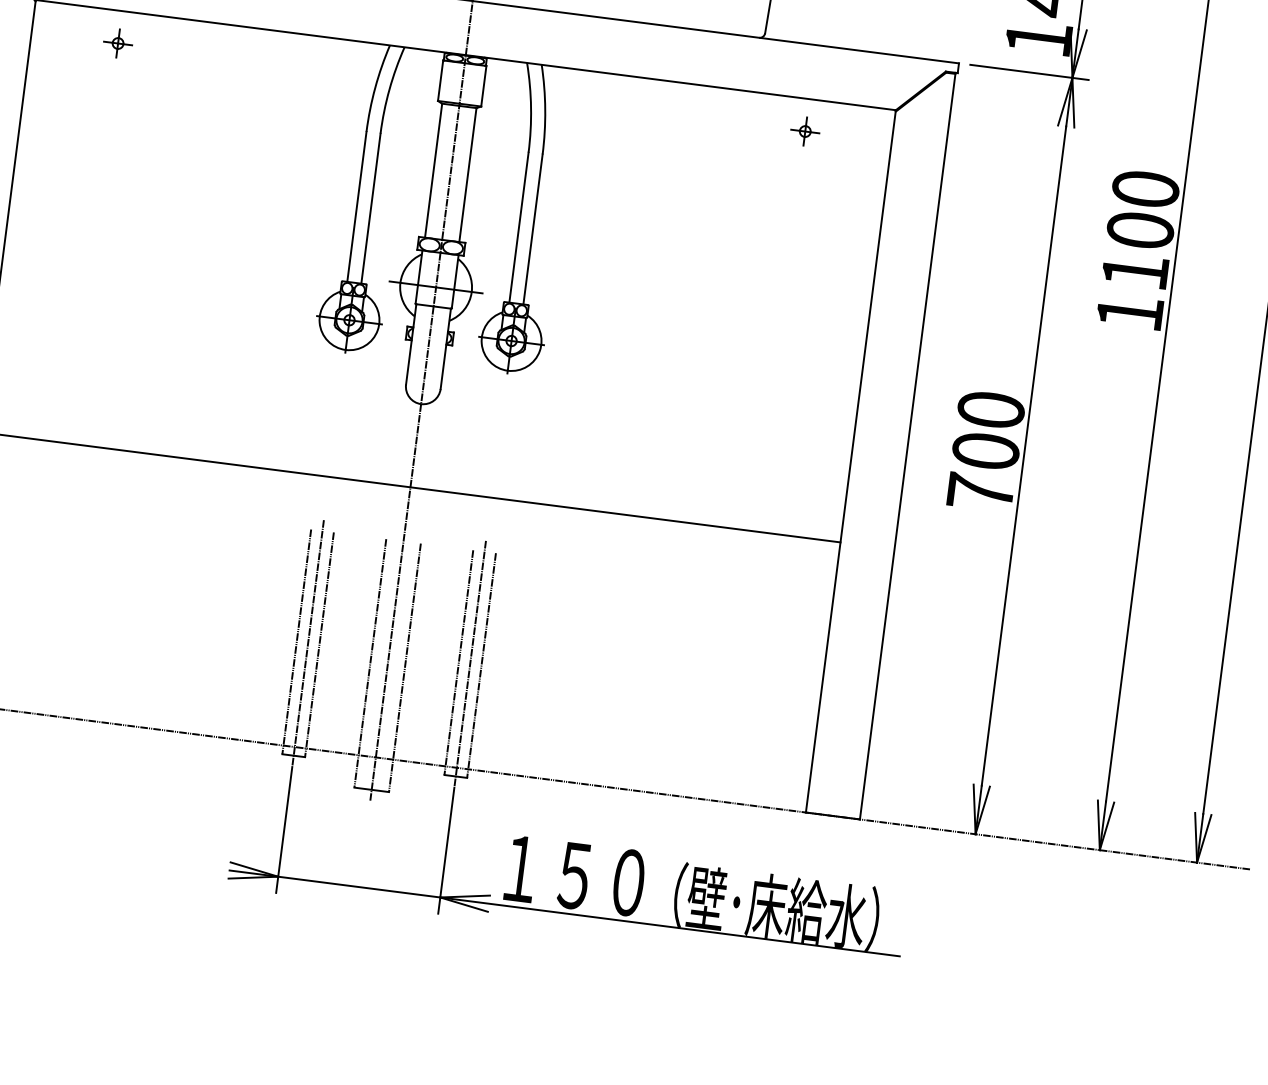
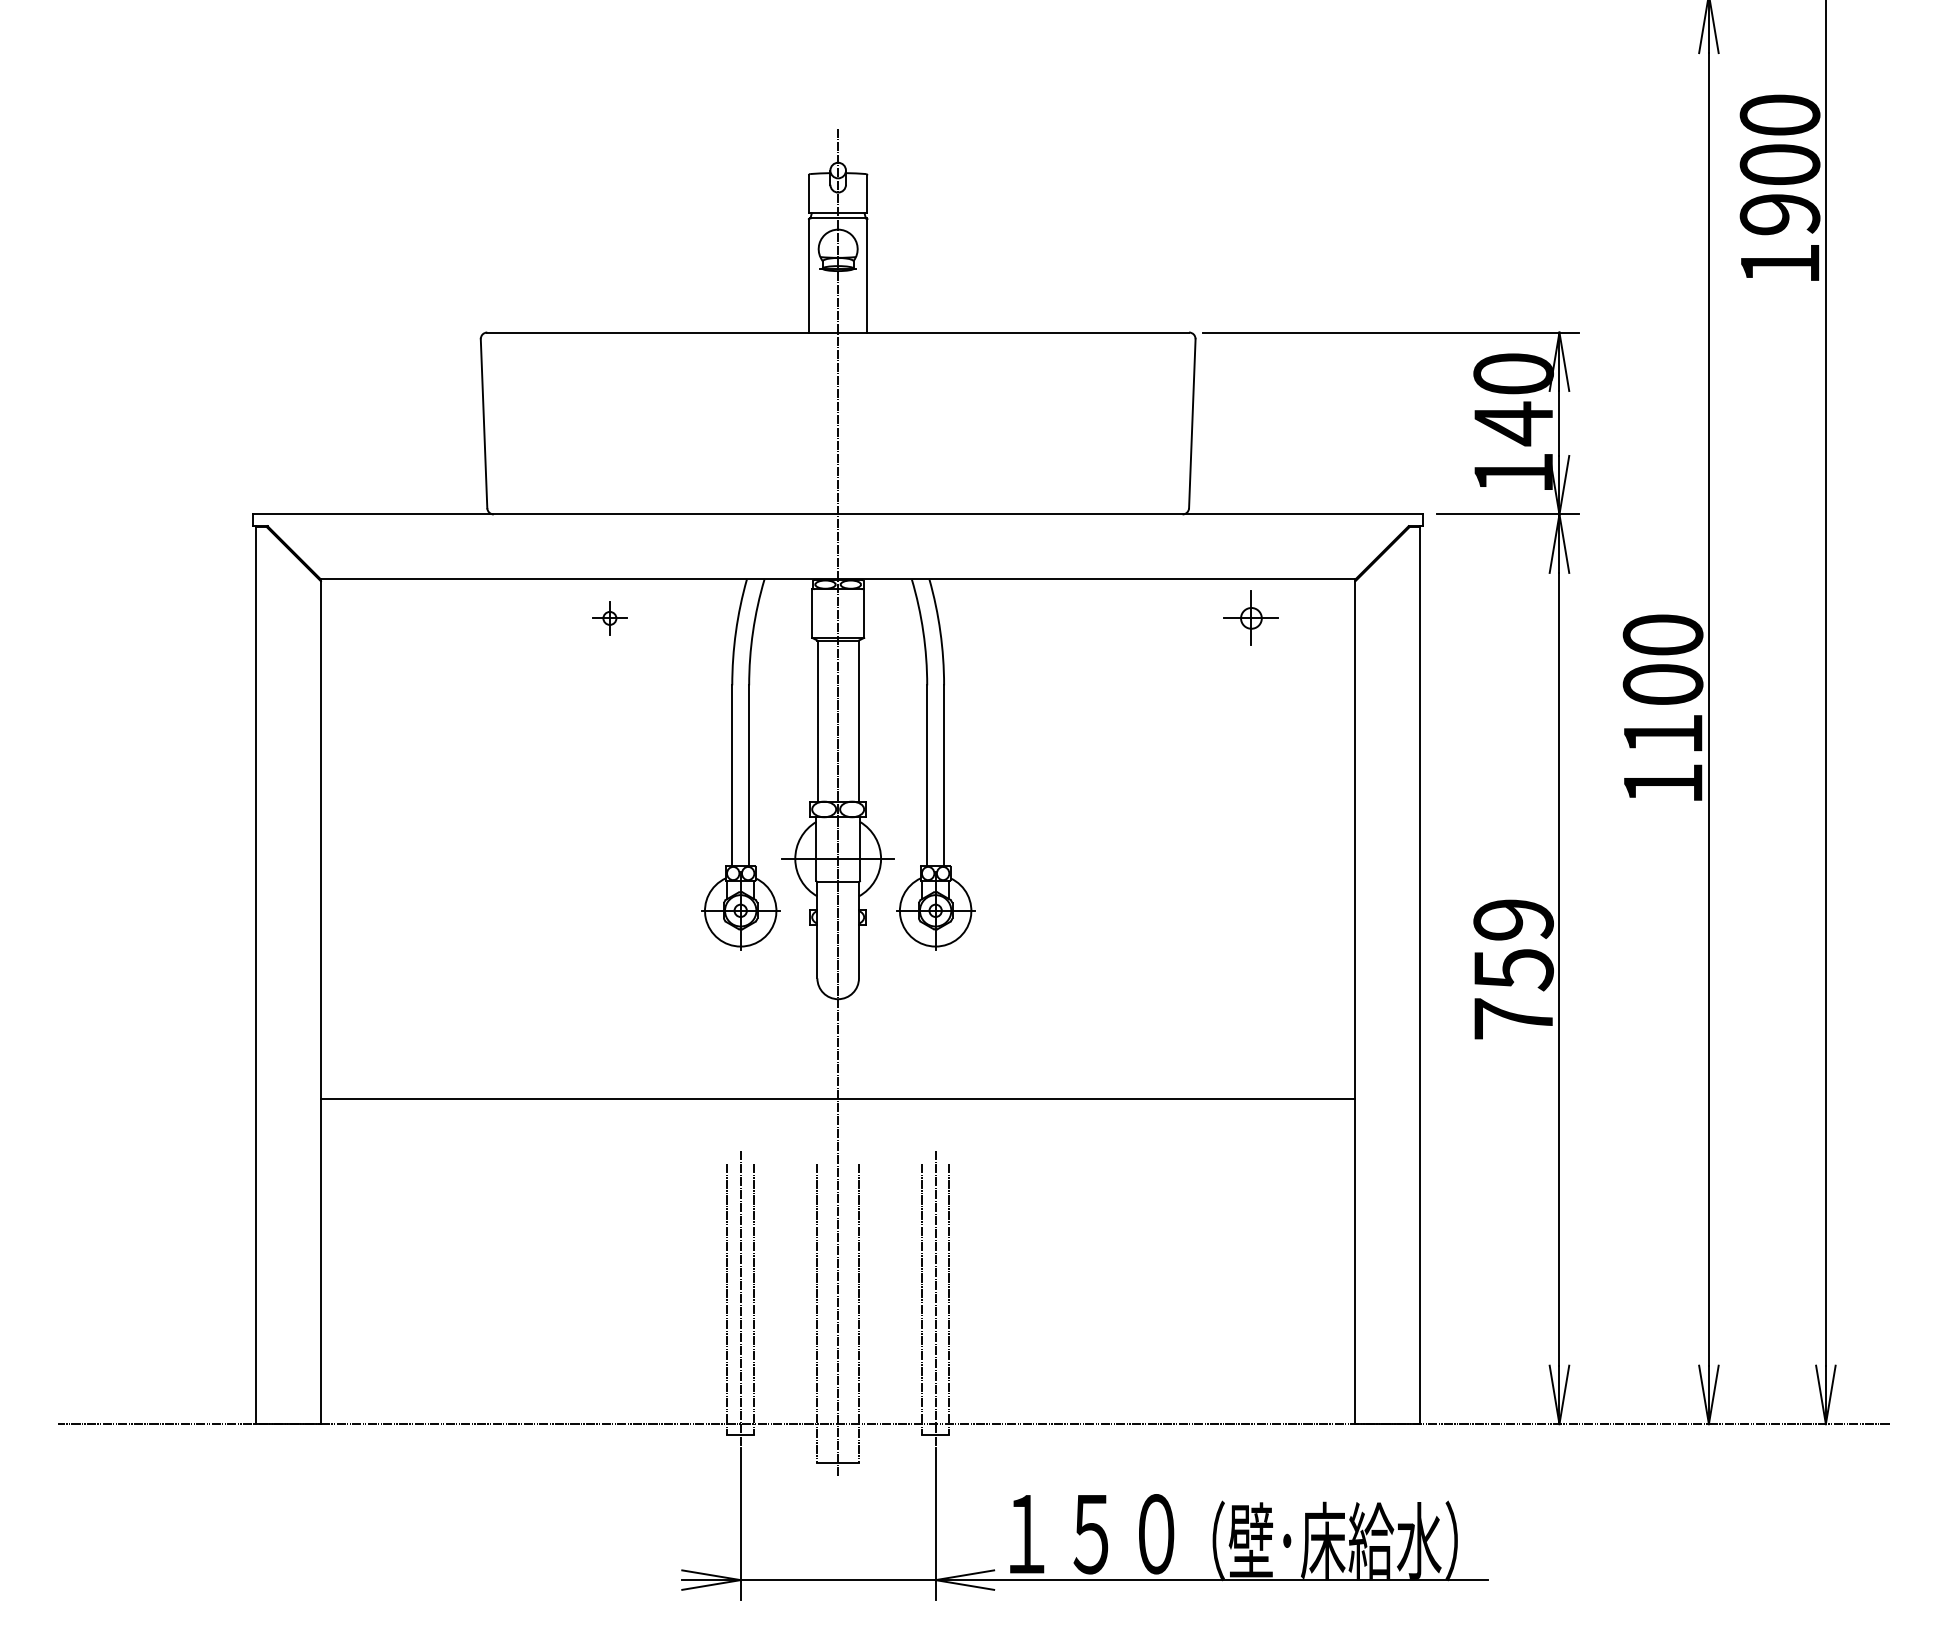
part: (117, 43) -> (609, 618), moved
part: (805, 131) -> (1251, 618), size x1.6
text: (988, 431) -> (1513, 945), 700 -> 759

